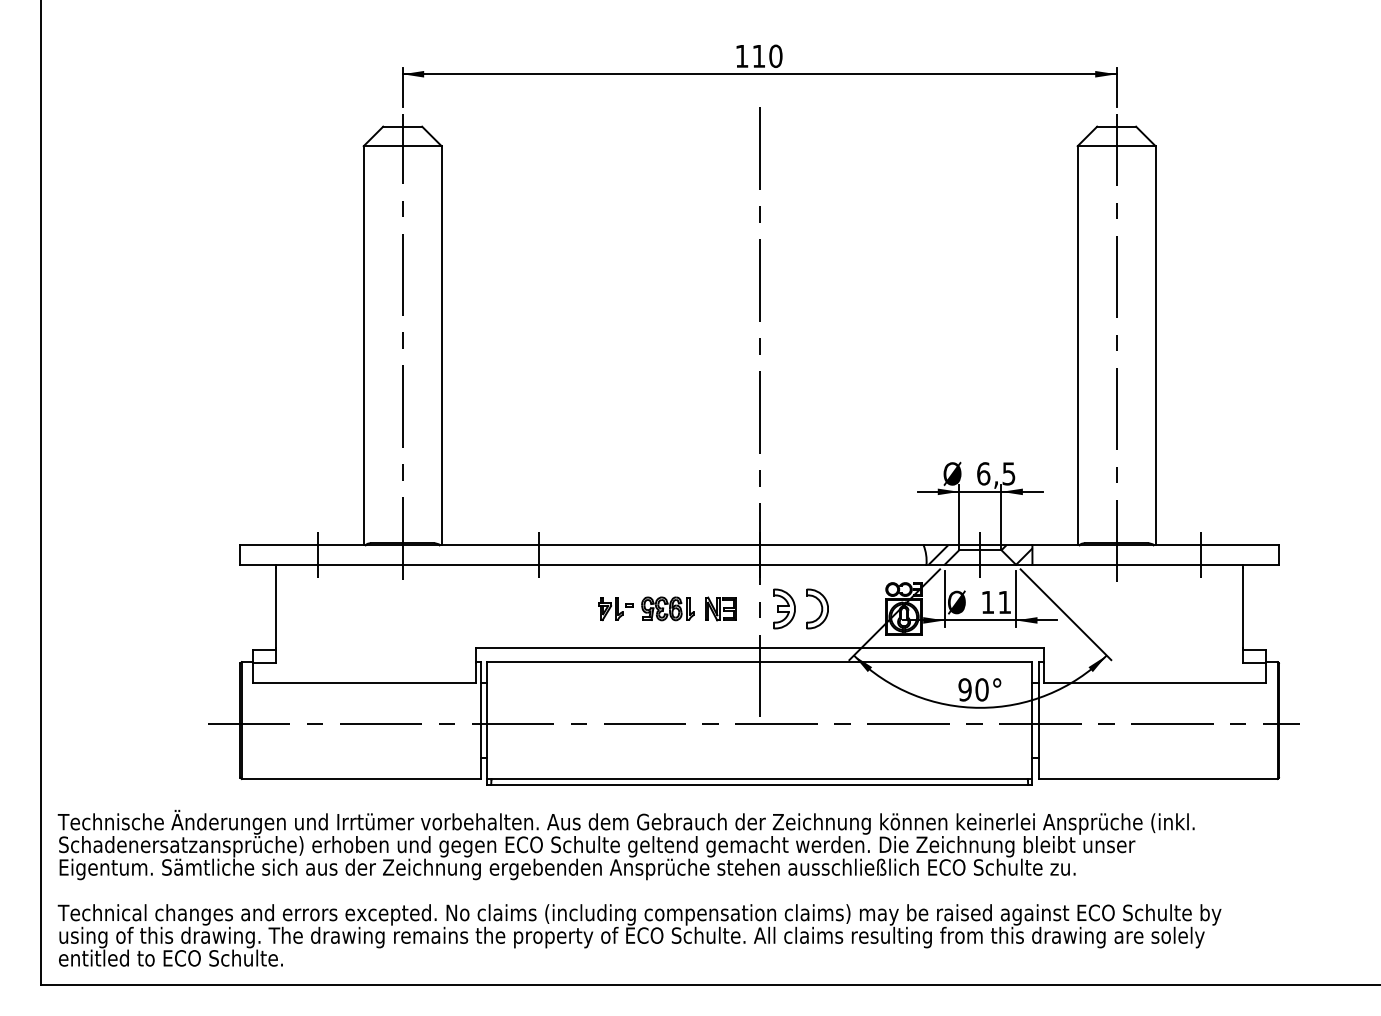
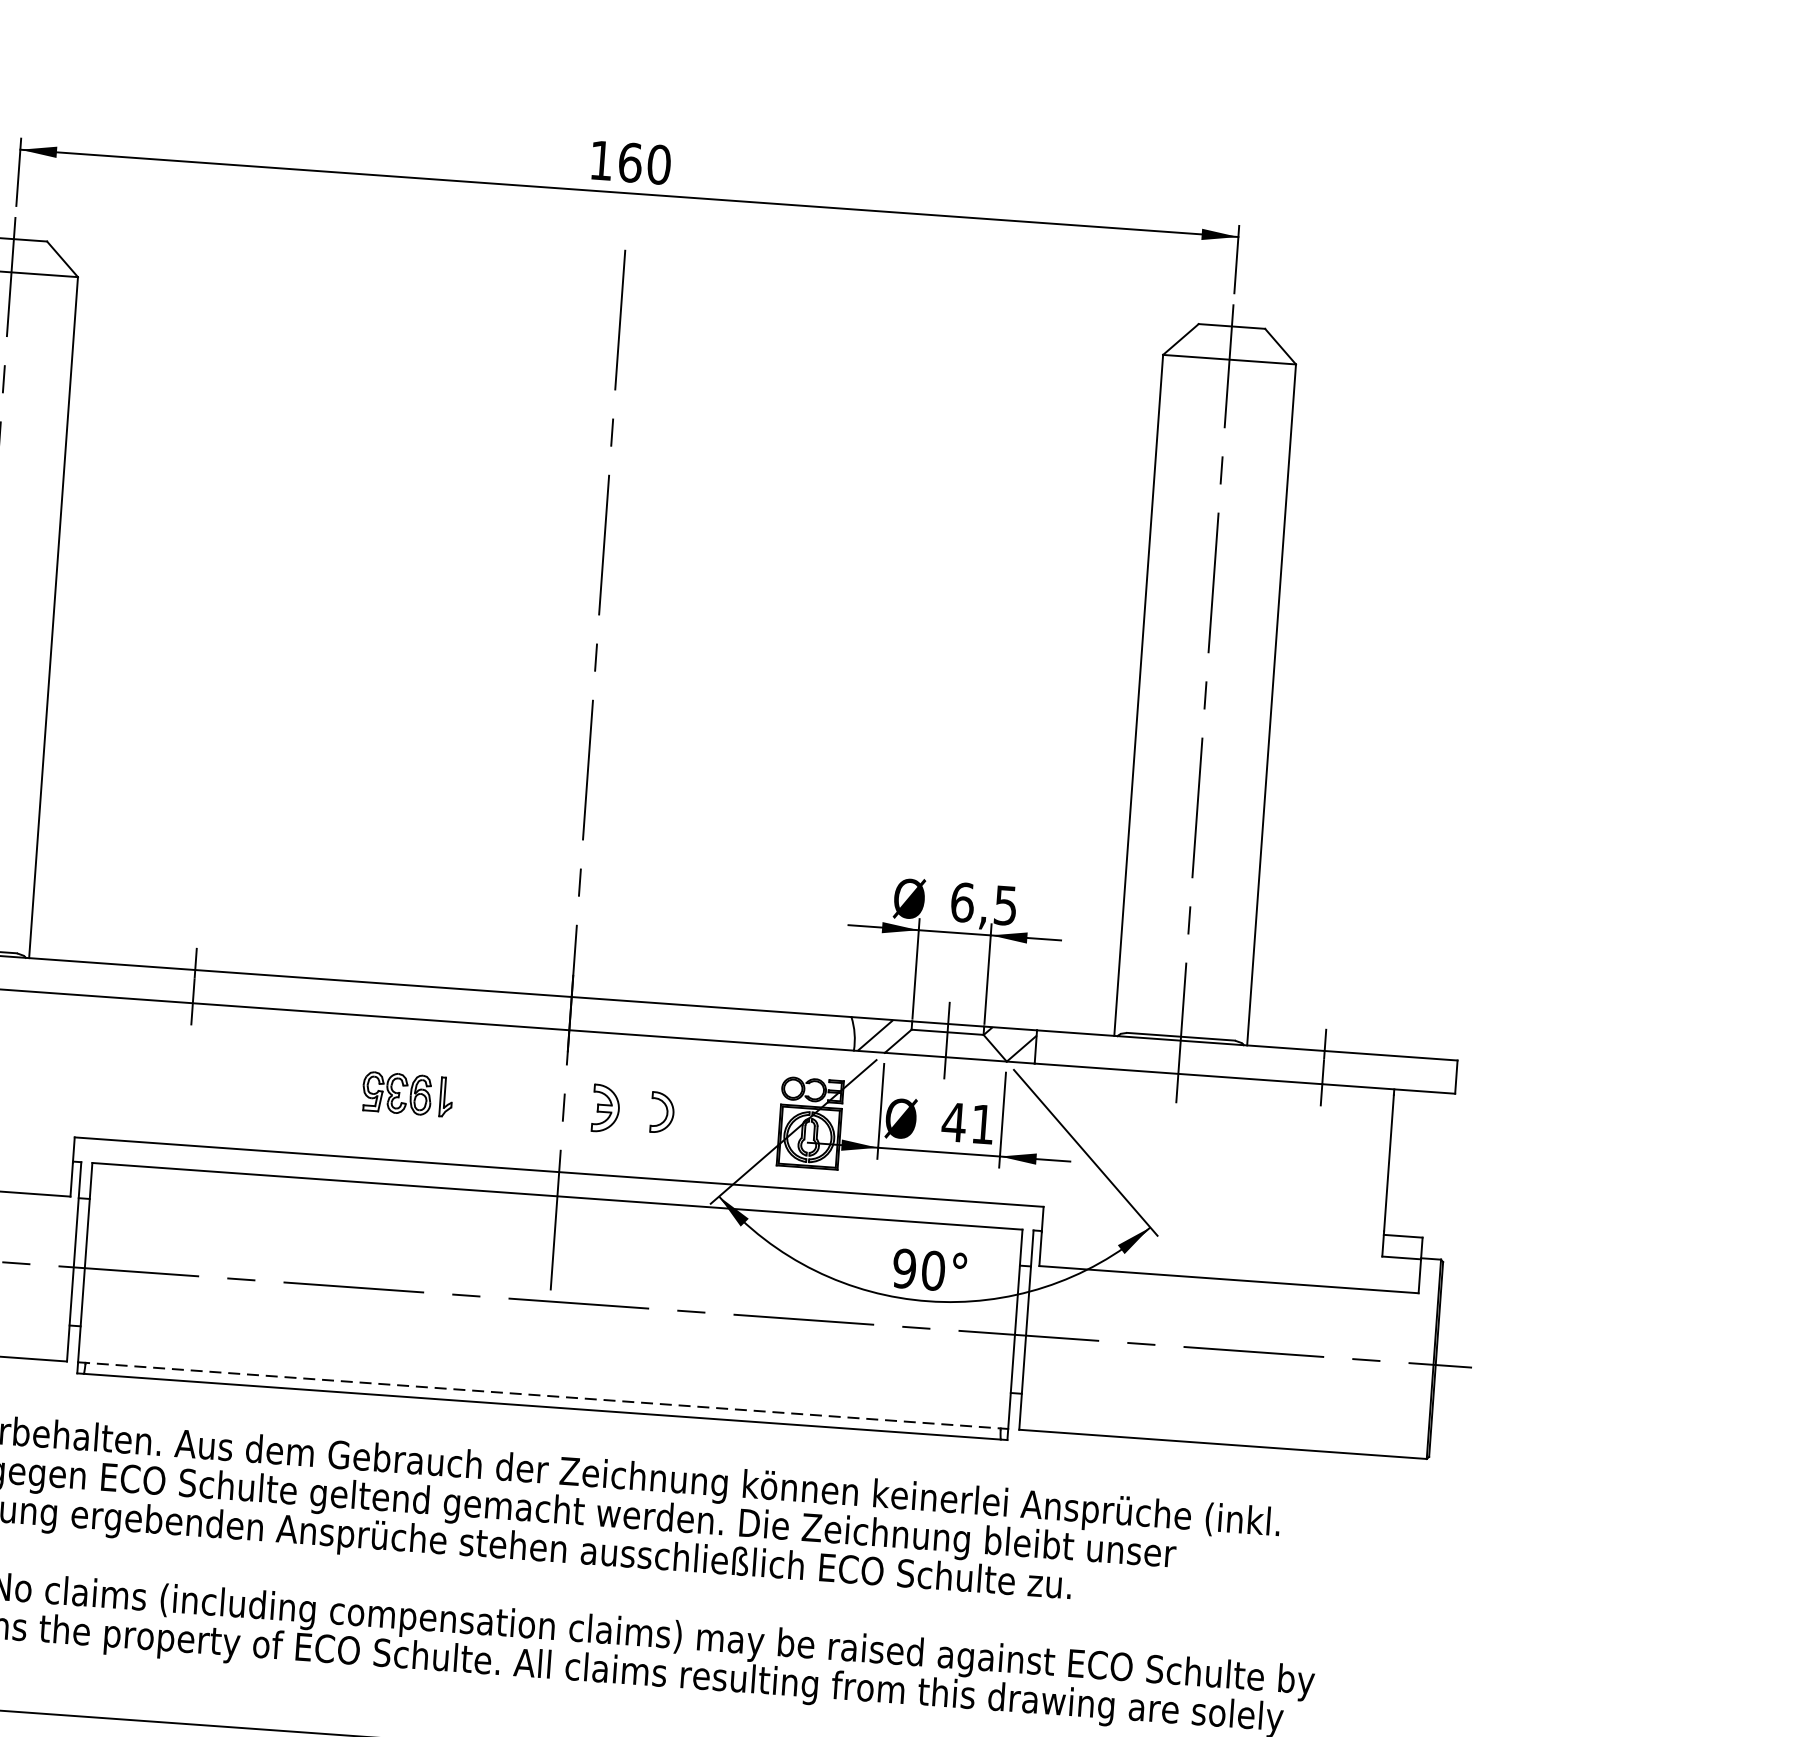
text: (758, 56) -> (629, 162), 110 -> 160
text: (987, 602) -> (953, 1122), 11 -> 41
part: (720, 608) -> (497, 1100), removed
part: (784, 608) -> (606, 1107), size x0.7
part: (817, 608) -> (662, 1111), size x0.6
part: (615, 609) -> (317, 1088), removed
line: (759, 778) -> (542, 1394), solid -> dashed

